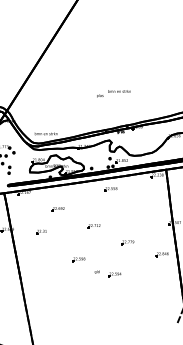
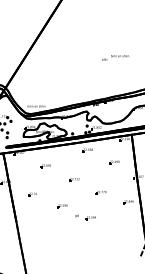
text: (113, 93) -> (115, 57), moved
part: (143, 204) -> (113, 162), added
part: (41, 231) -> (32, 194), moved

